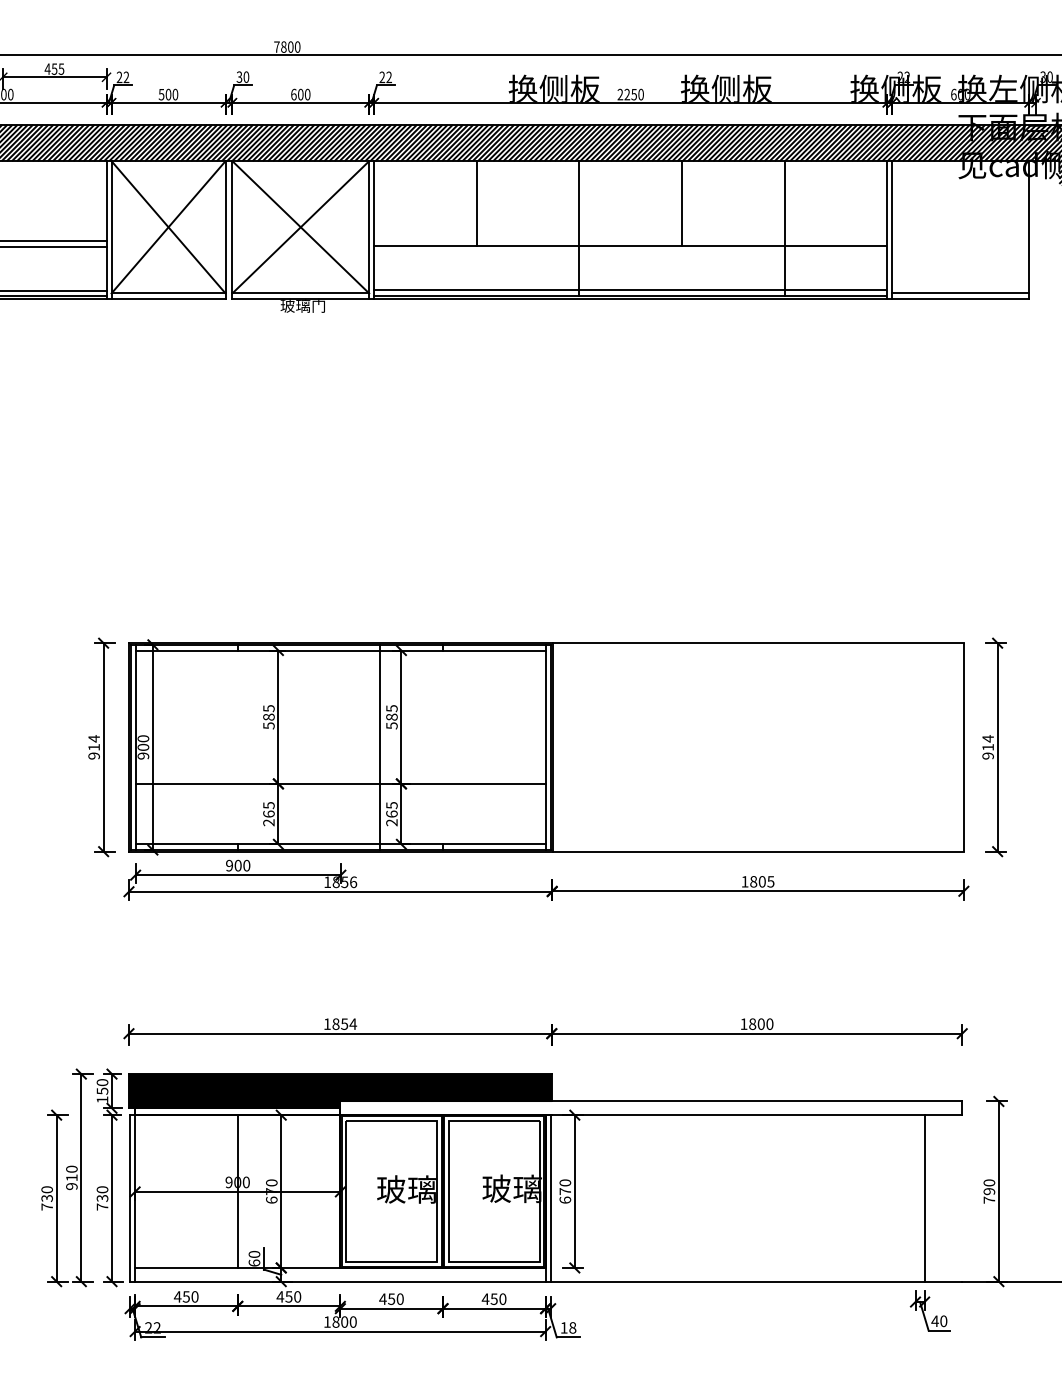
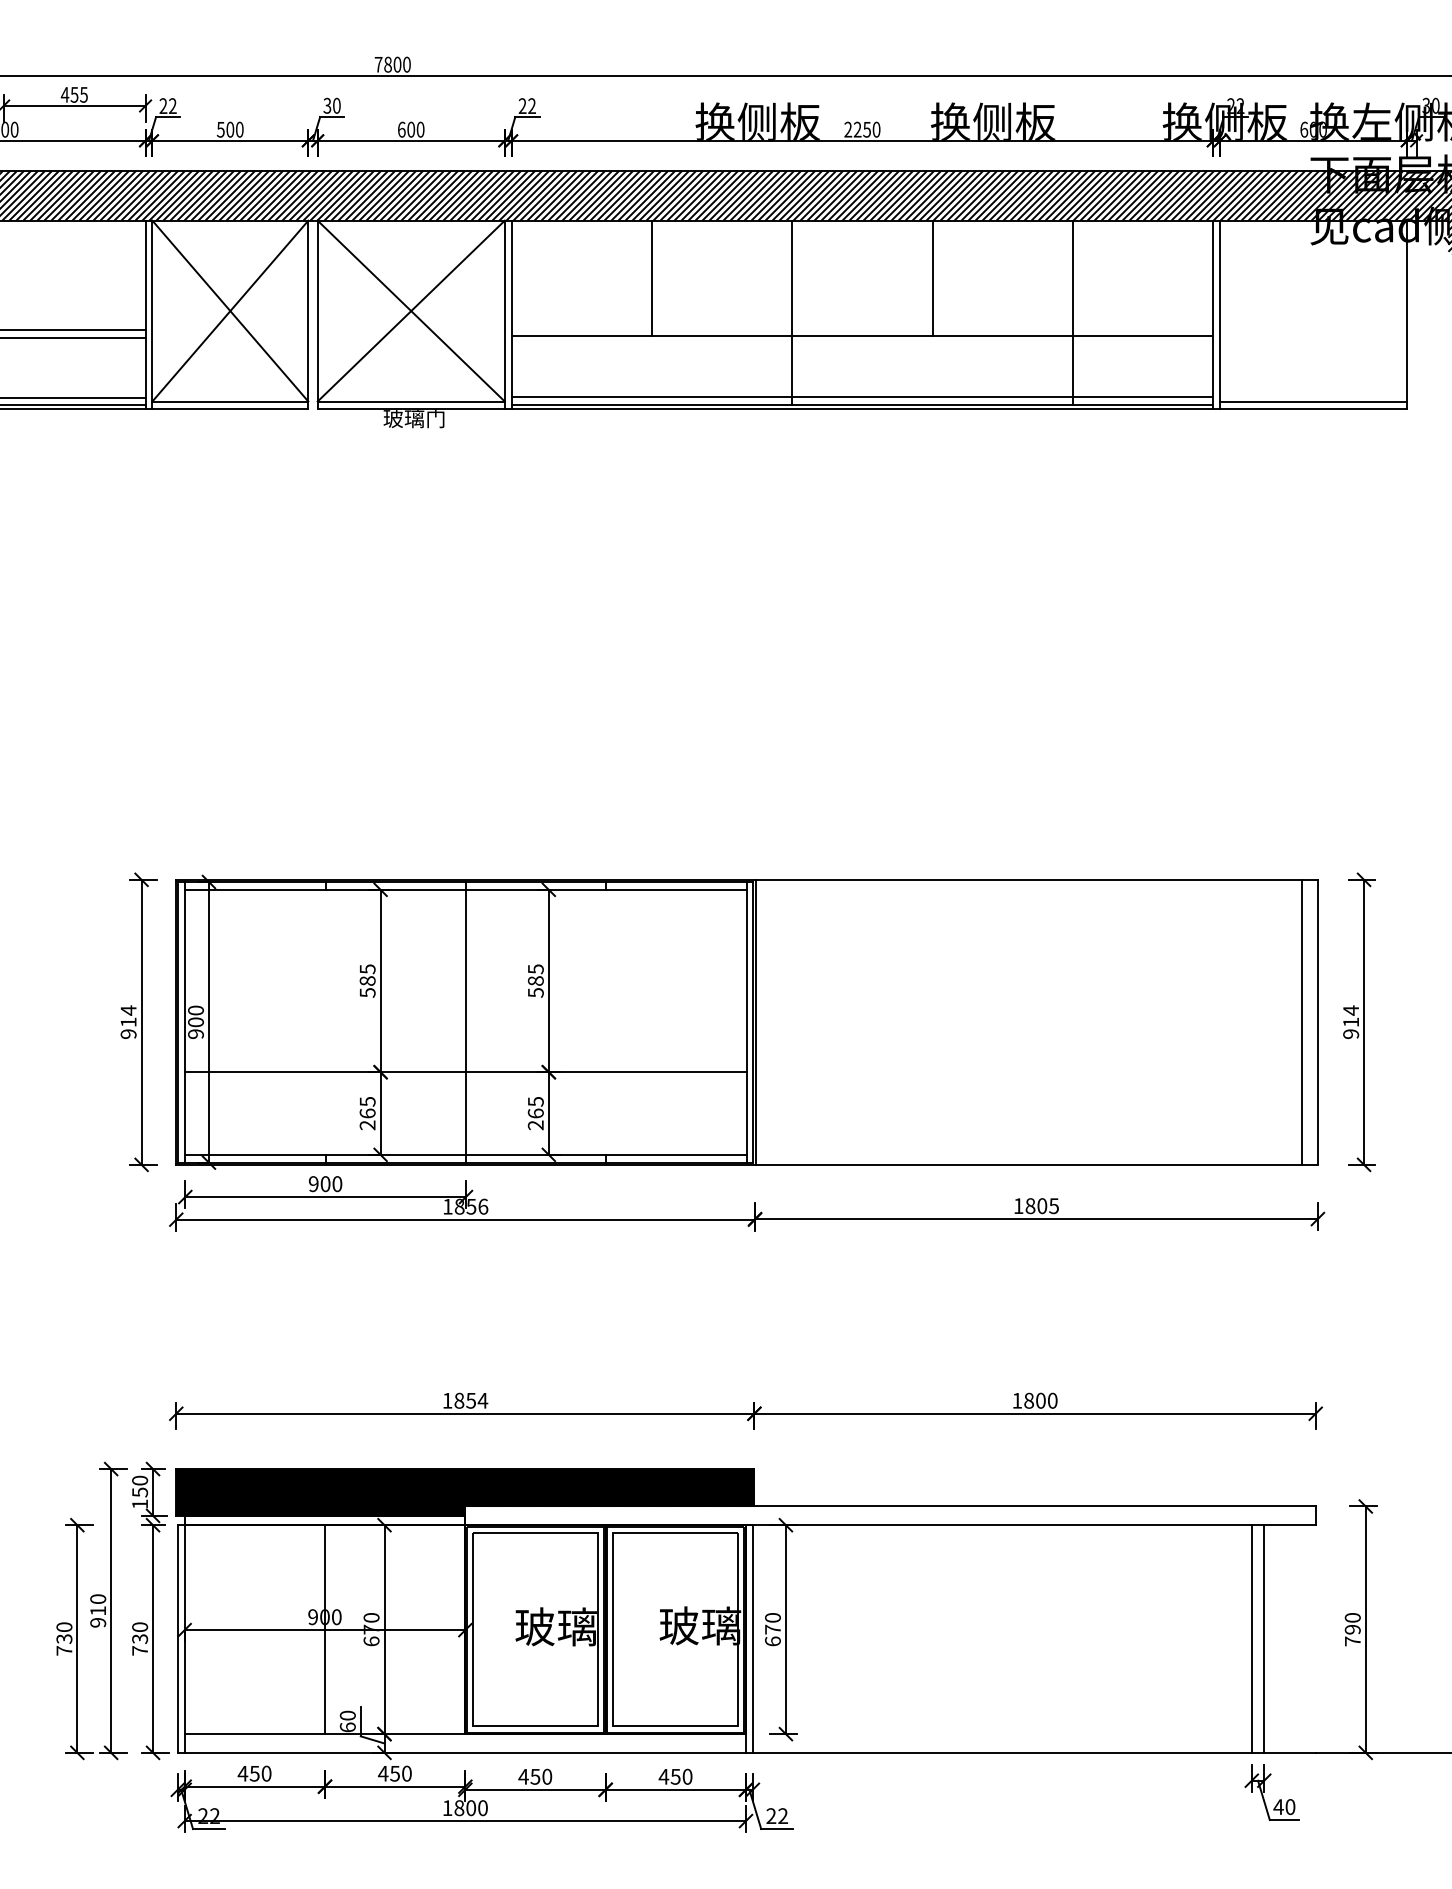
line: (379, 747) -> (465, 1022), moved
line: (952, 747) -> (1302, 1022), added
line: (915, 1198) -> (1251, 1638), added
text: (568, 1328) -> (777, 1816), 18 -> 22

